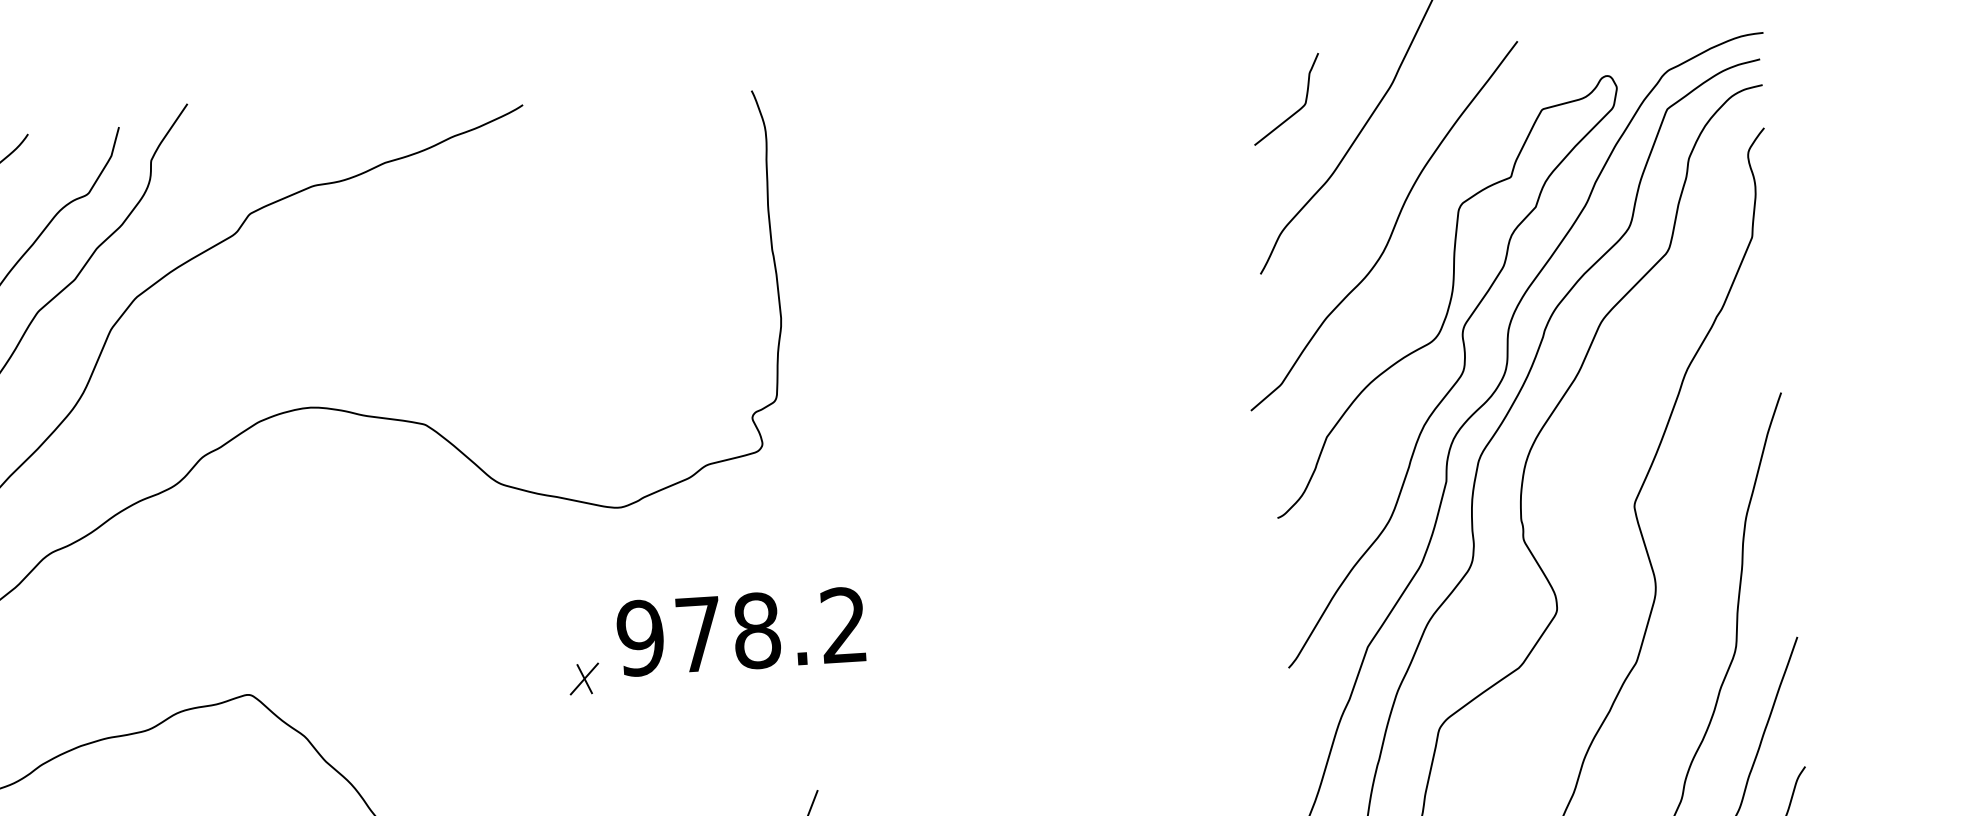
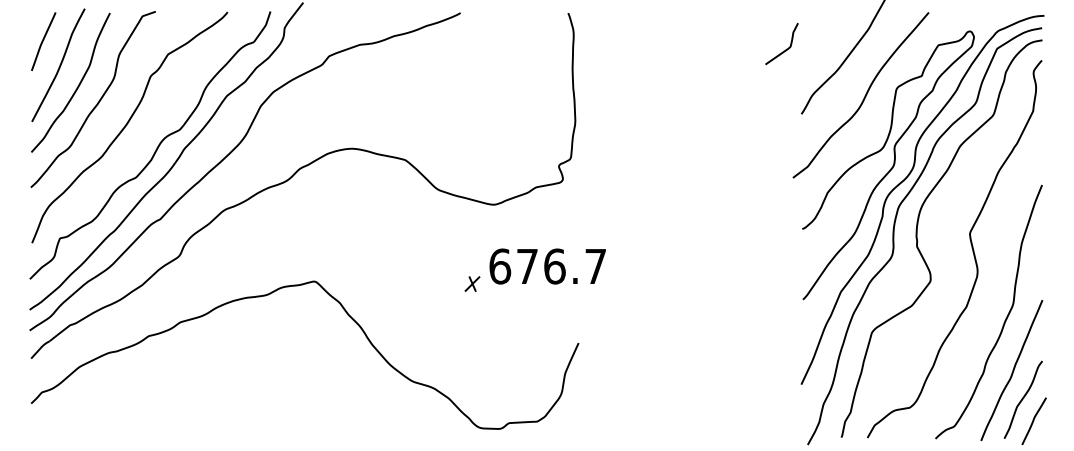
curve: (1297, 108) -> (786, 48), moved
text: (741, 631) -> (547, 266), 978.2 -> 676.7

